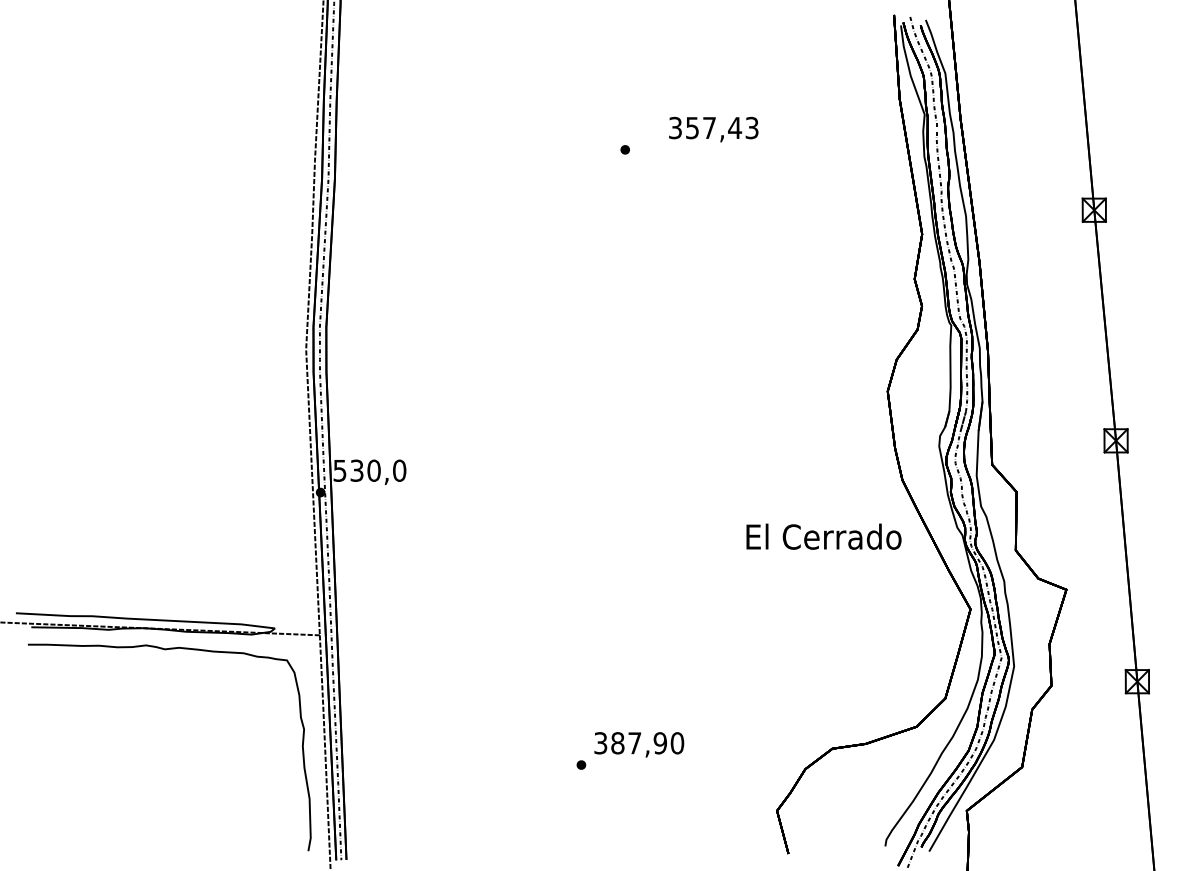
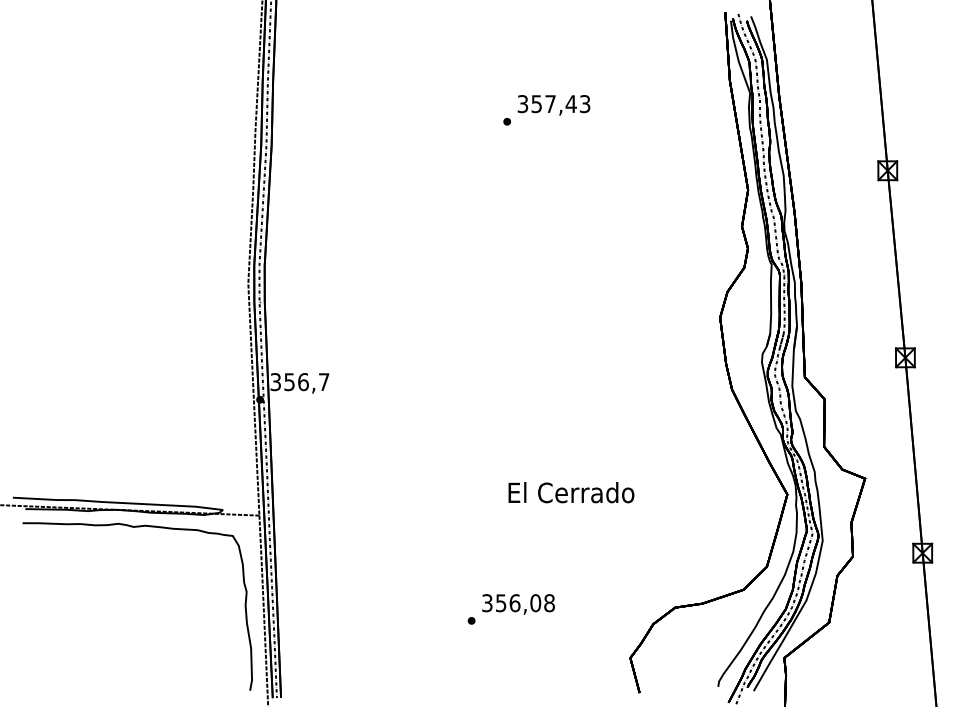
text: (713, 129) -> (553, 105), moved
text: (370, 471) -> (300, 382), 530,0 -> 356,7
text: (824, 536) -> (571, 492), moved
text: (646, 743) -> (524, 603), 387,90 -> 356,08

